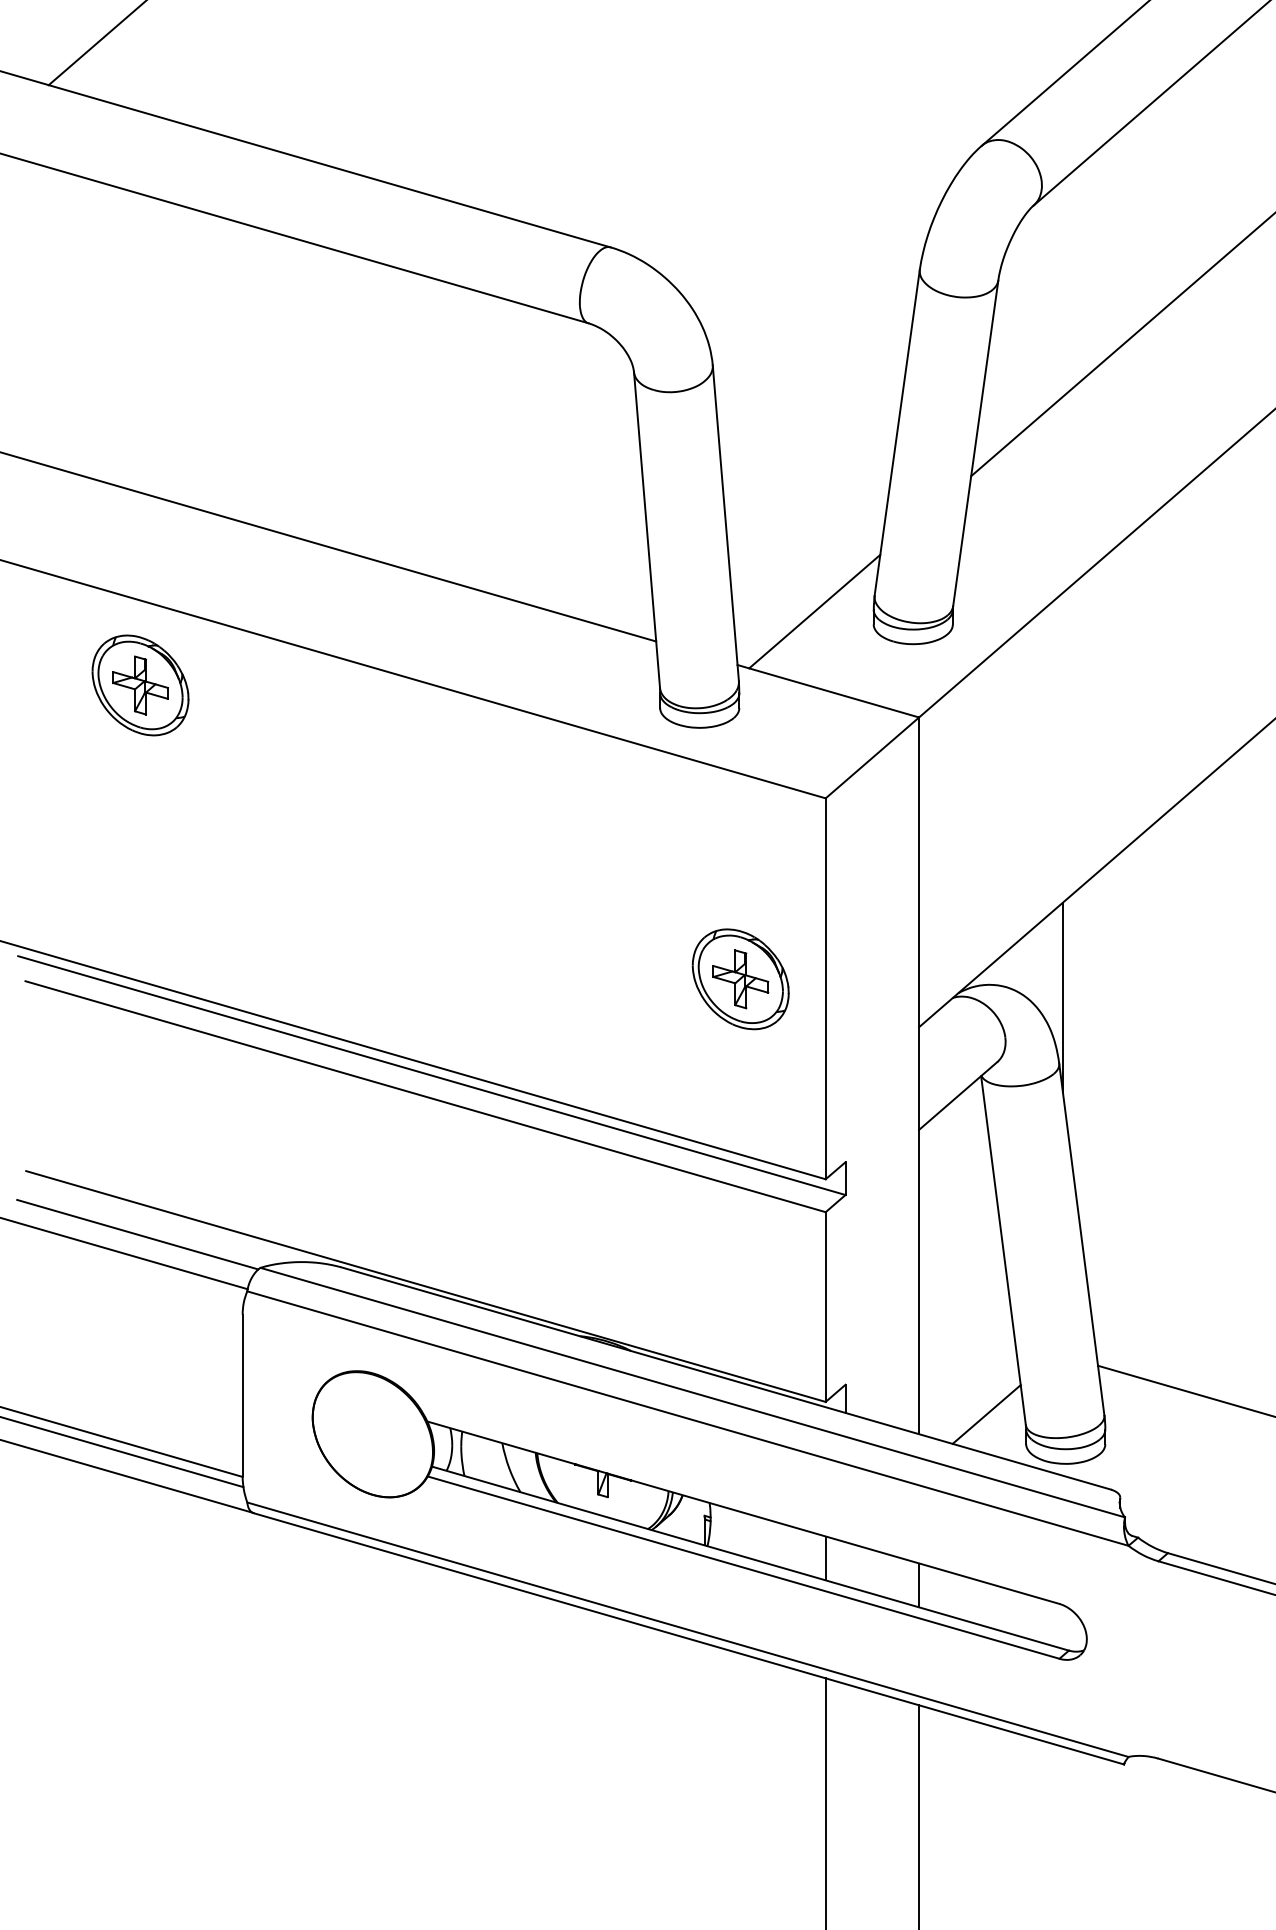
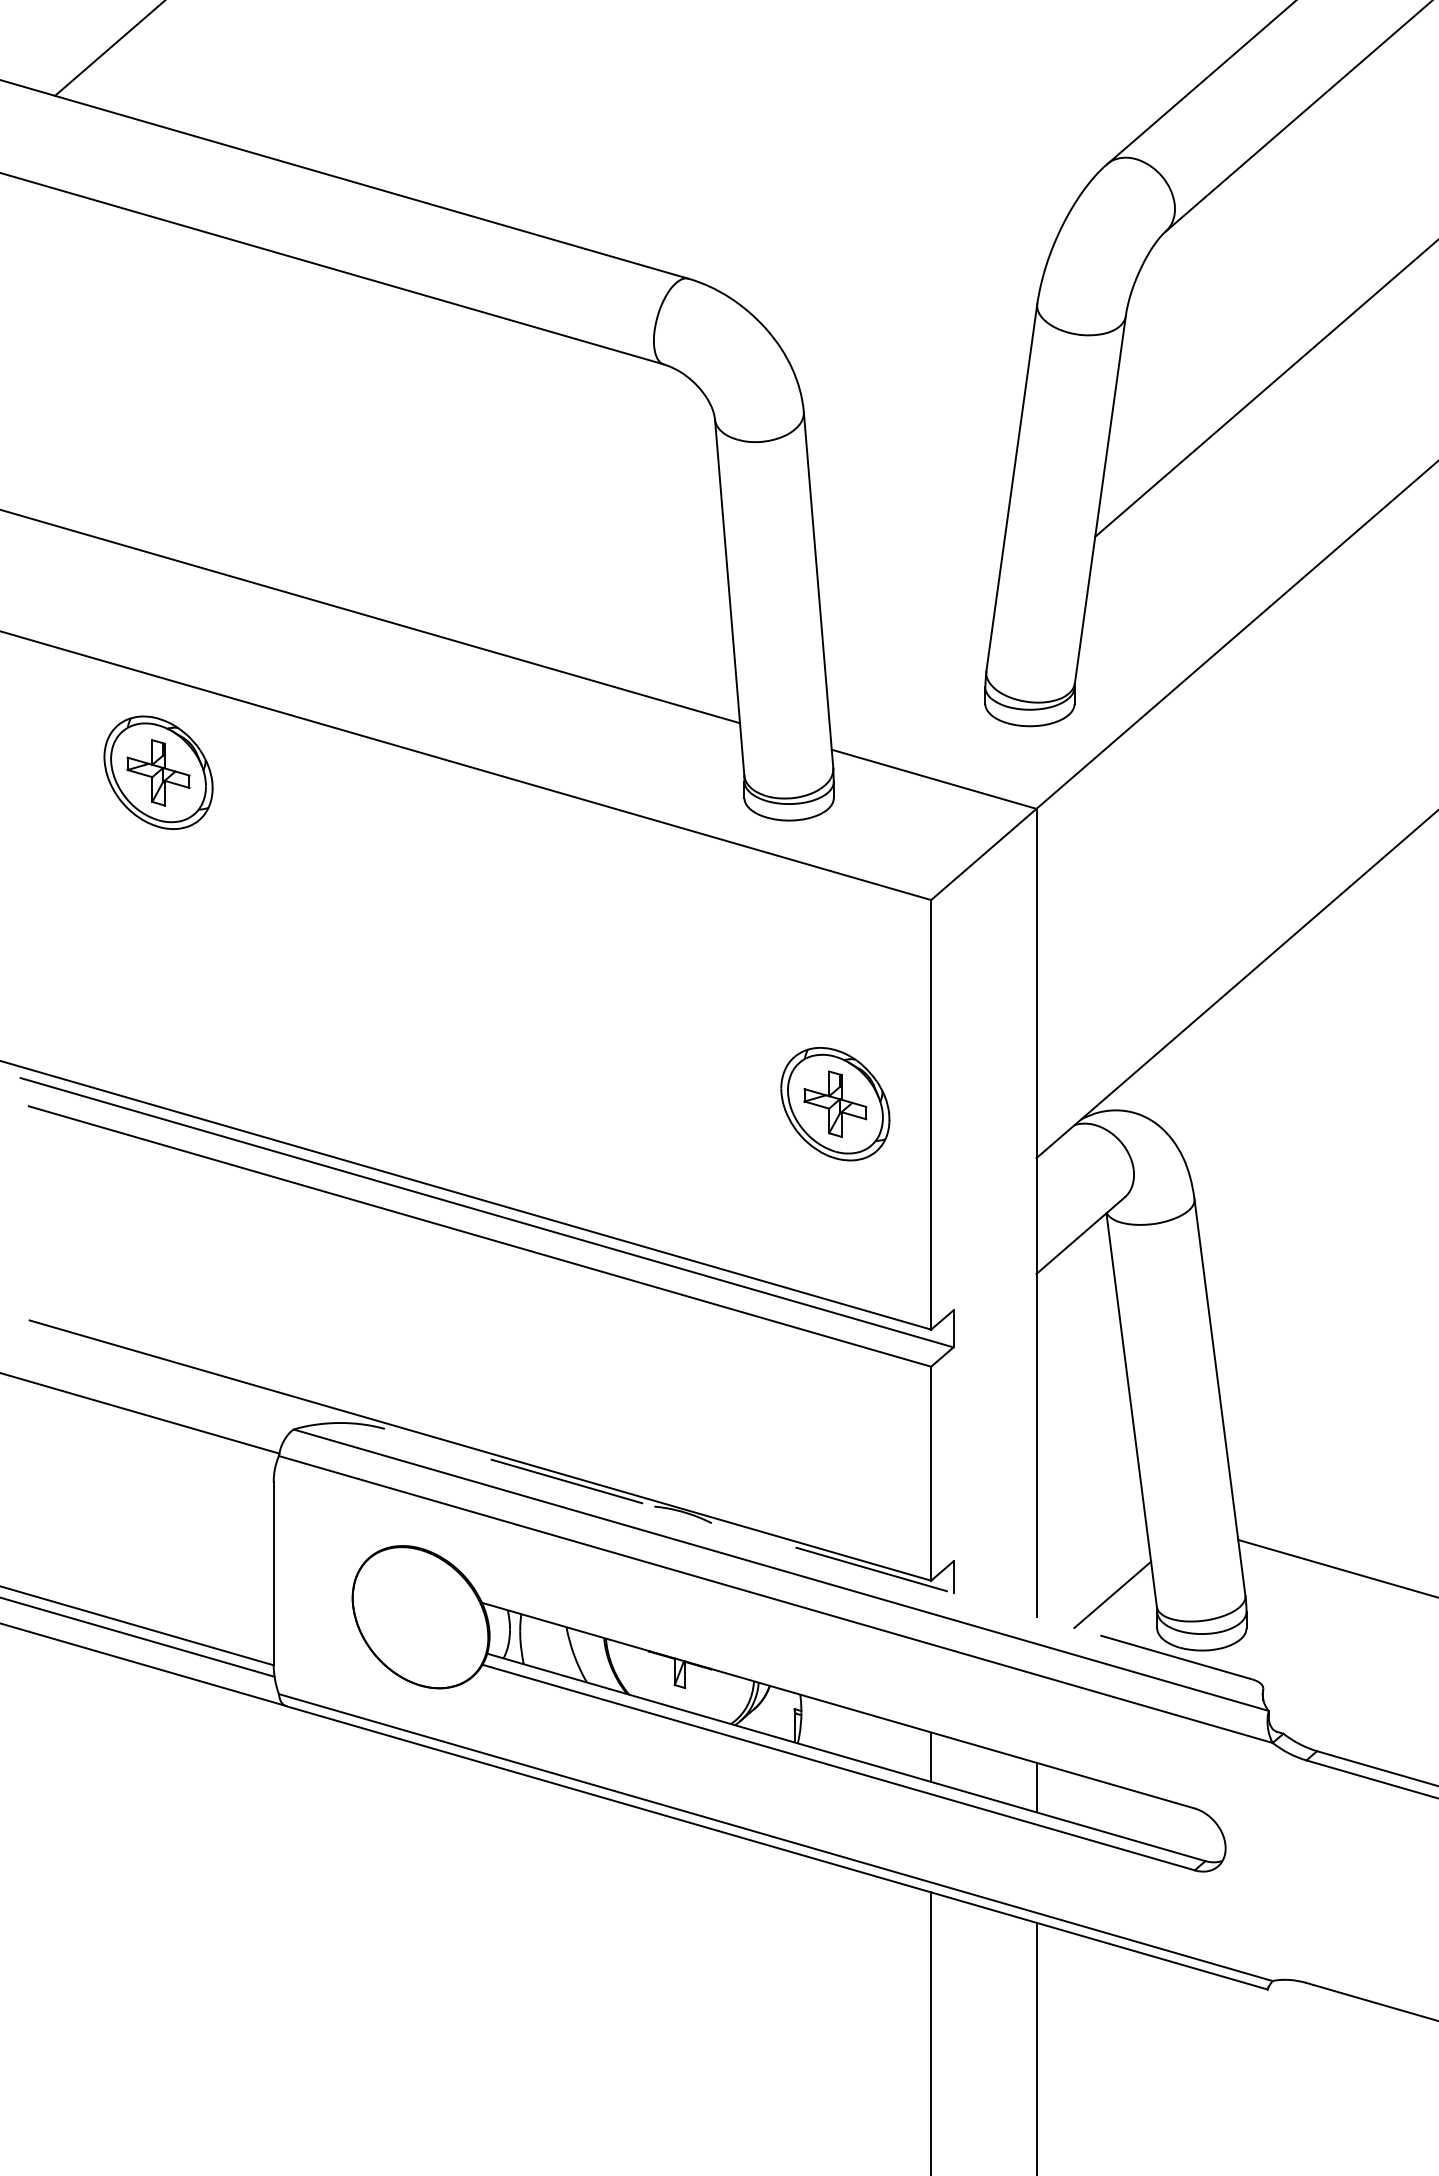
line: (814, 611) -> (918, 689), removed
line: (1062, 997) -> (1198, 1124), removed
line: (137, 1234) -> (155, 1391), removed
line: (725, 1378) -> (818, 1554), solid -> dashed

